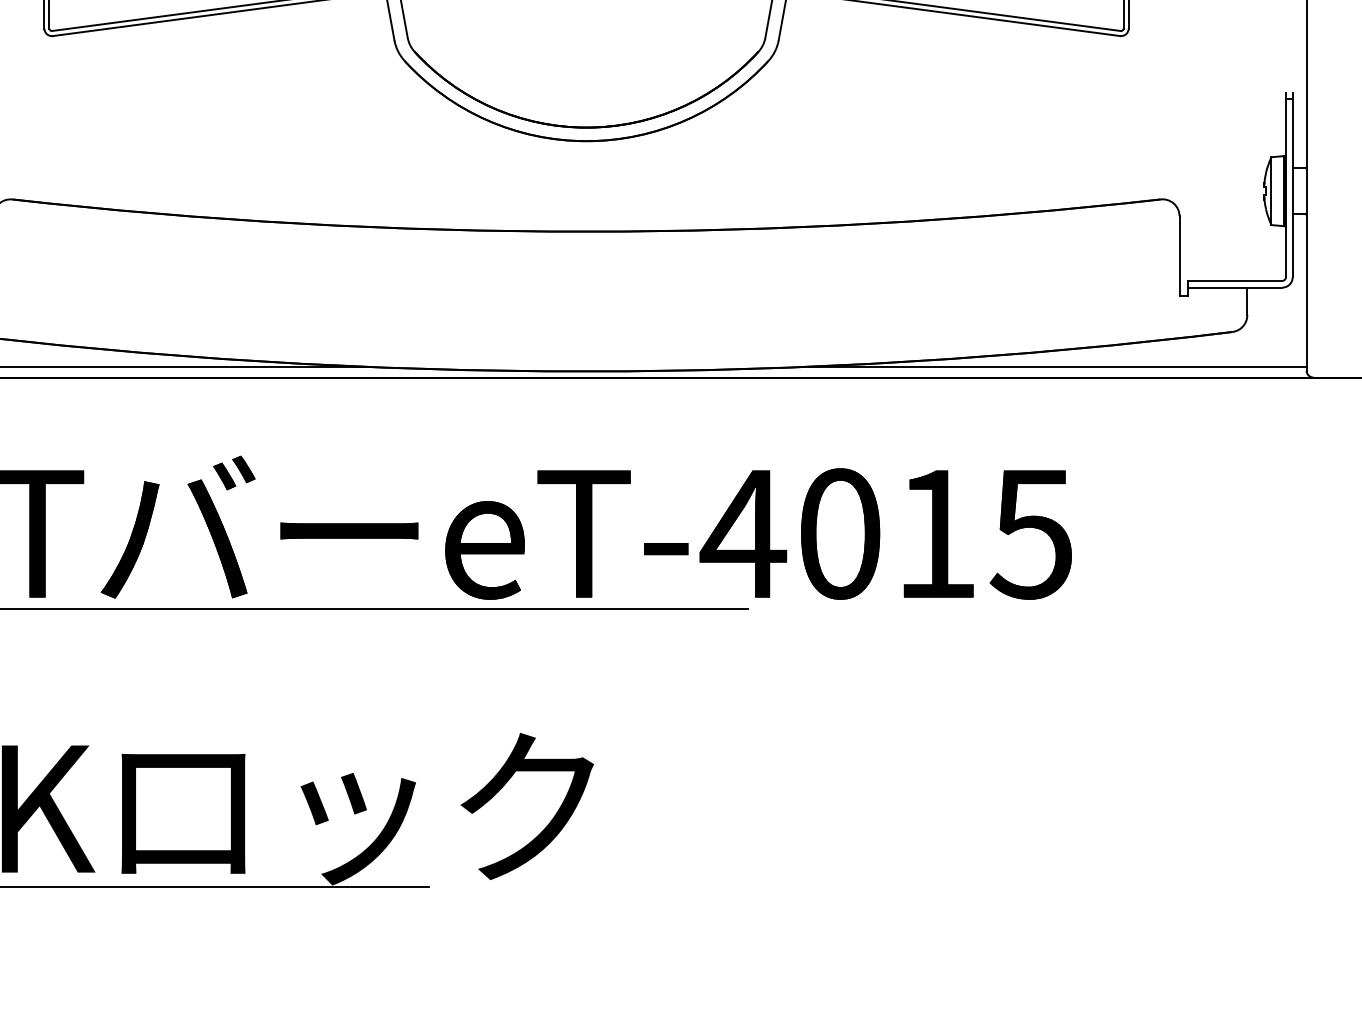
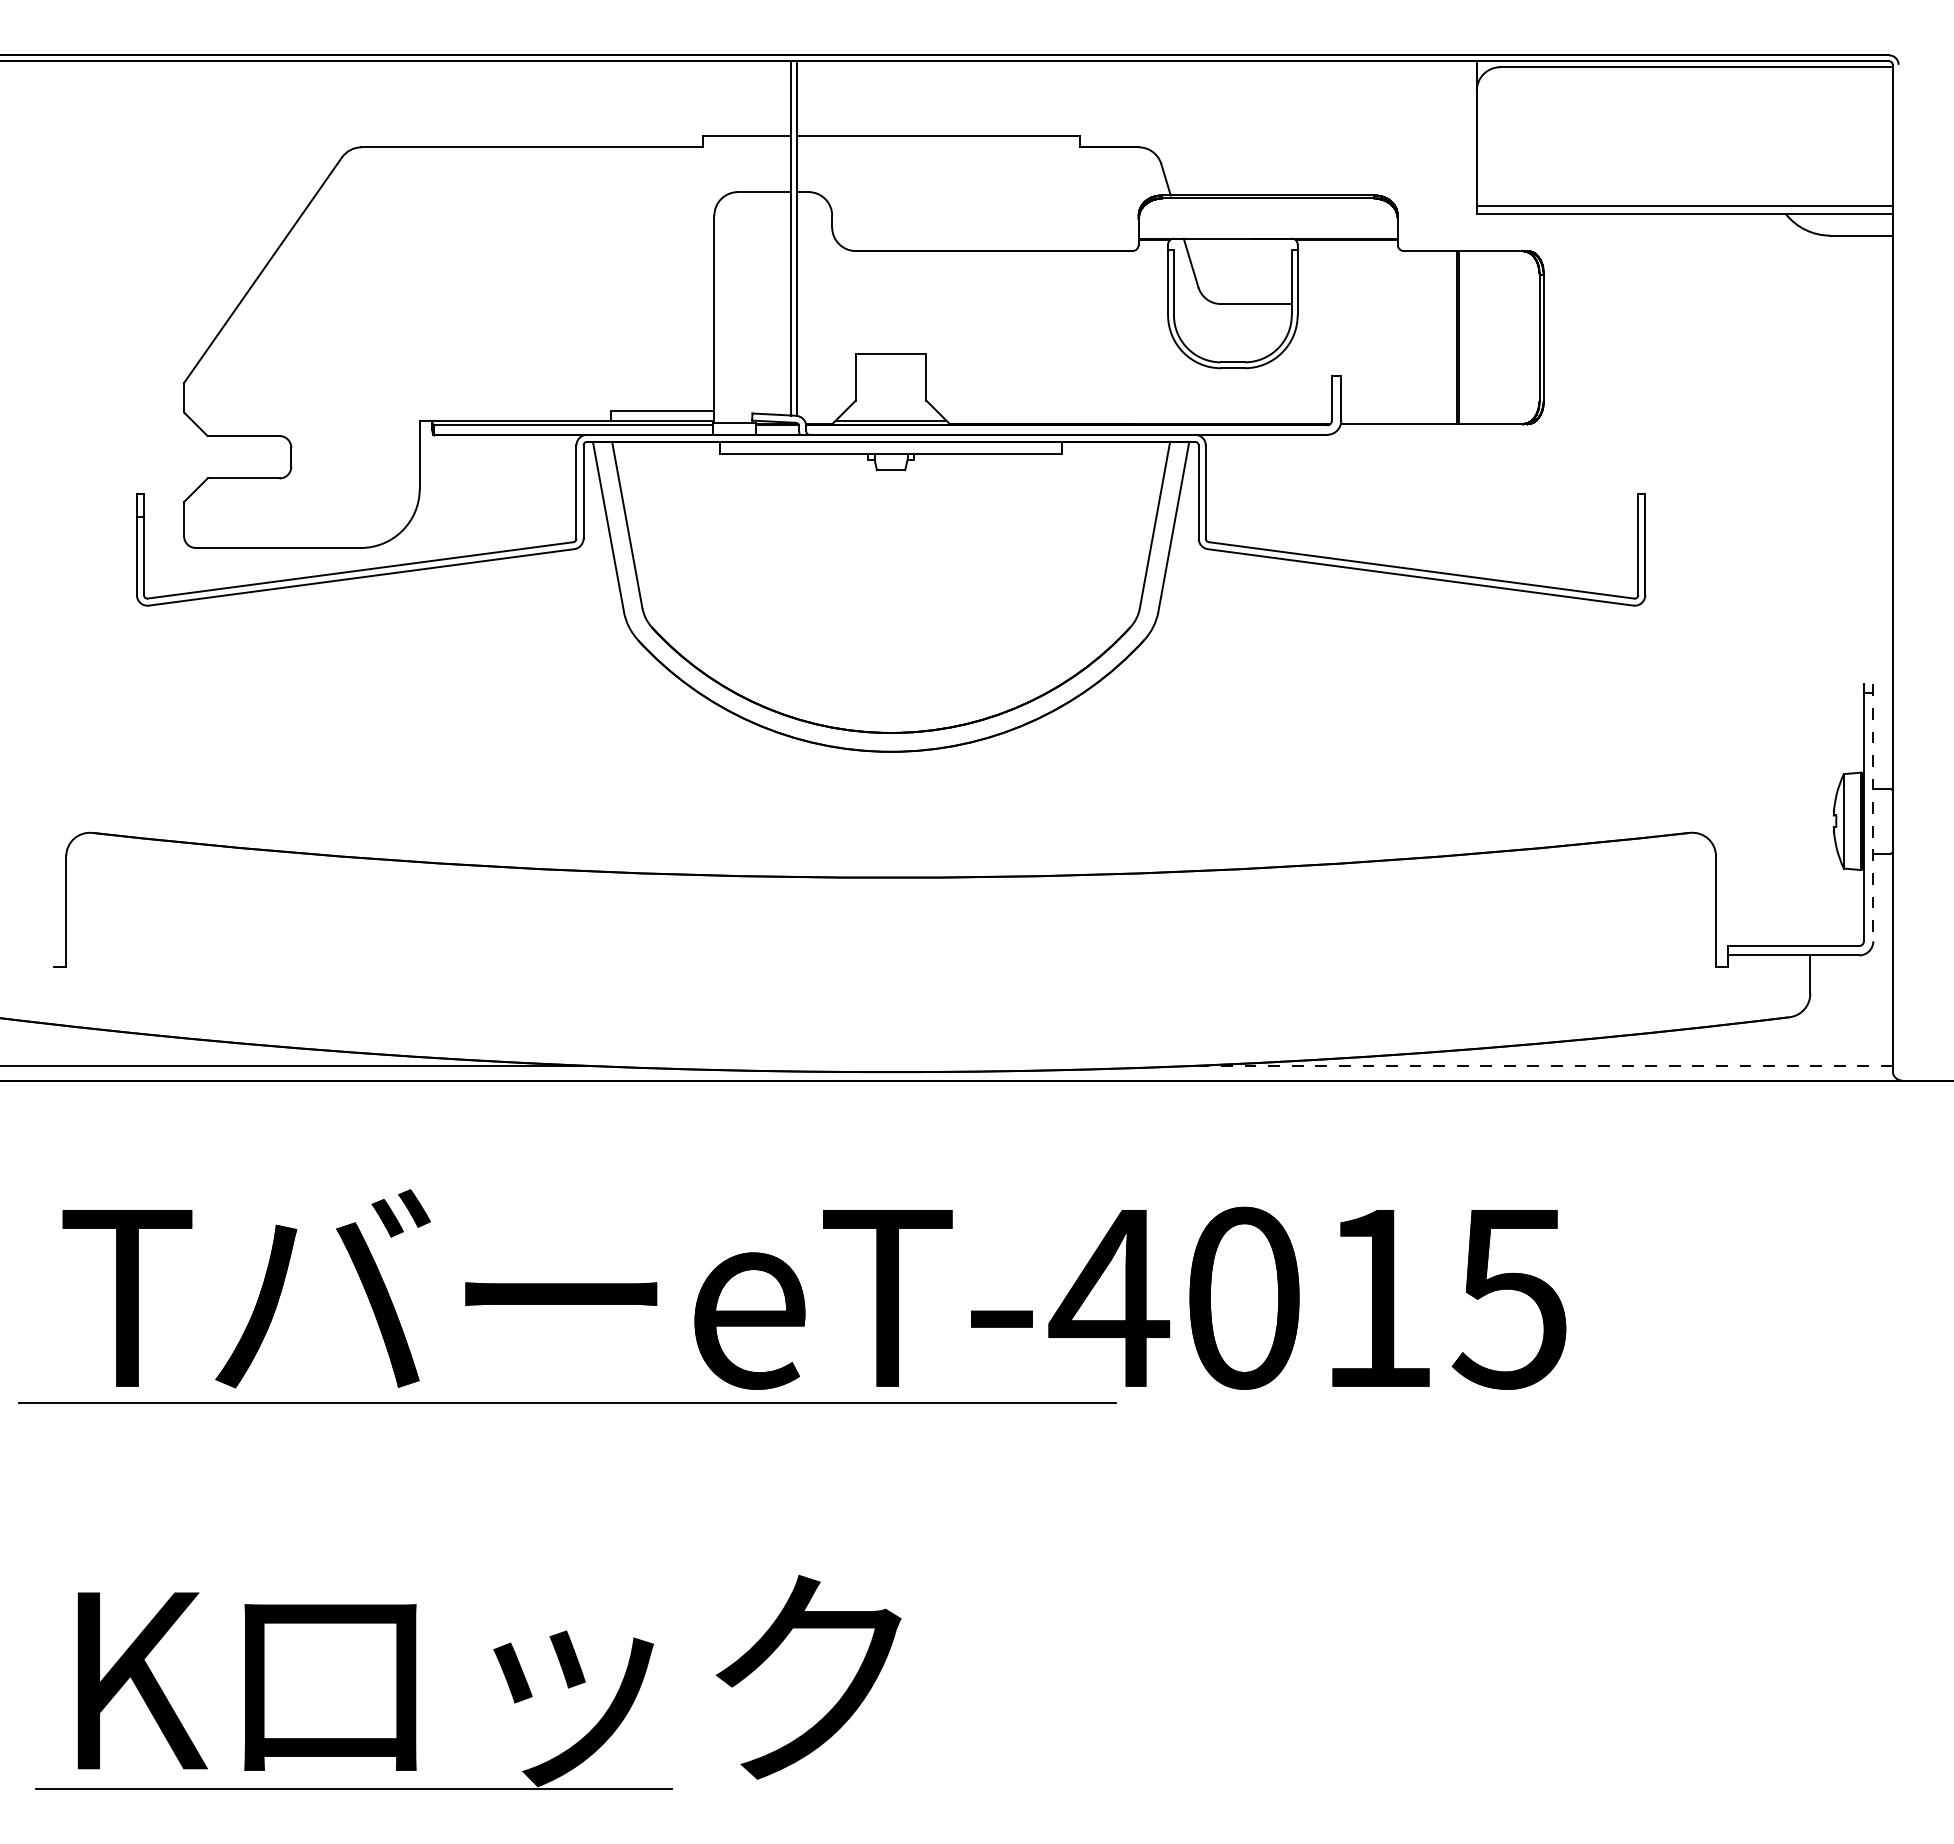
line: (1292, 185) -> (1873, 813), solid -> dashed
line: (1056, 366) -> (1544, 1065), solid -> dashed

